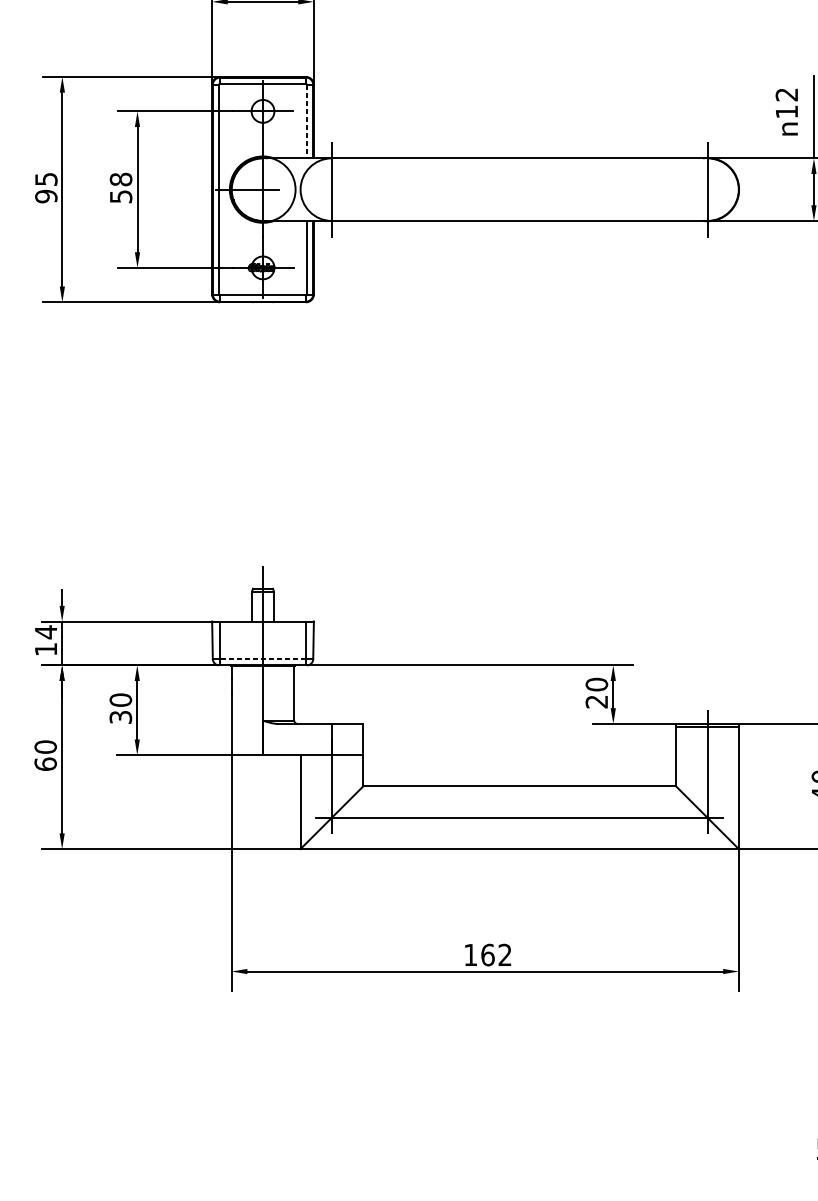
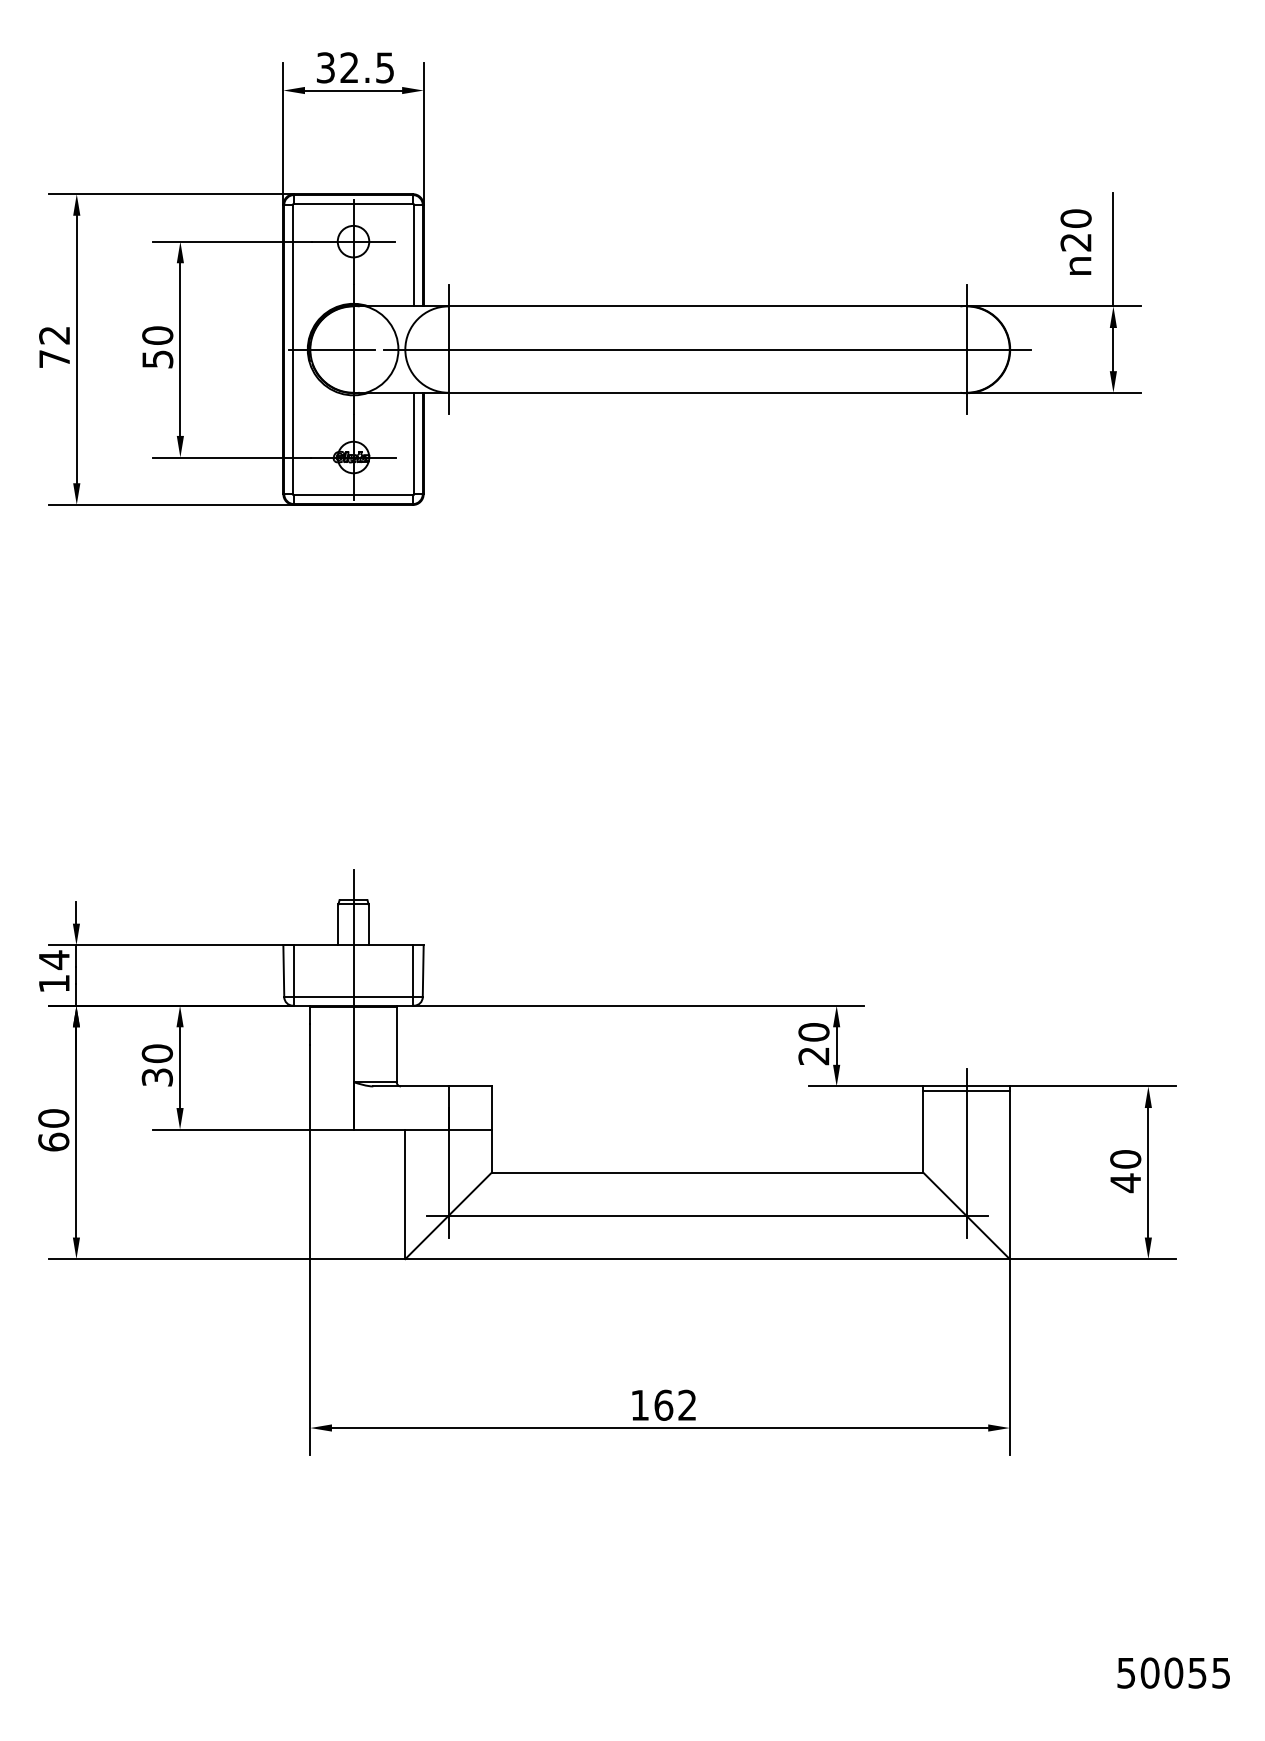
text: (786, 103) -> (1075, 230), 12 -> 20
line: (307, 121) -> (414, 255), dashed -> solid
text: (120, 179) -> (157, 335), 58 -> 50
text: (46, 188) -> (54, 347), 95 -> 72
line: (519, 189) -> (707, 349), added
line: (263, 659) -> (353, 997), dashed -> solid

